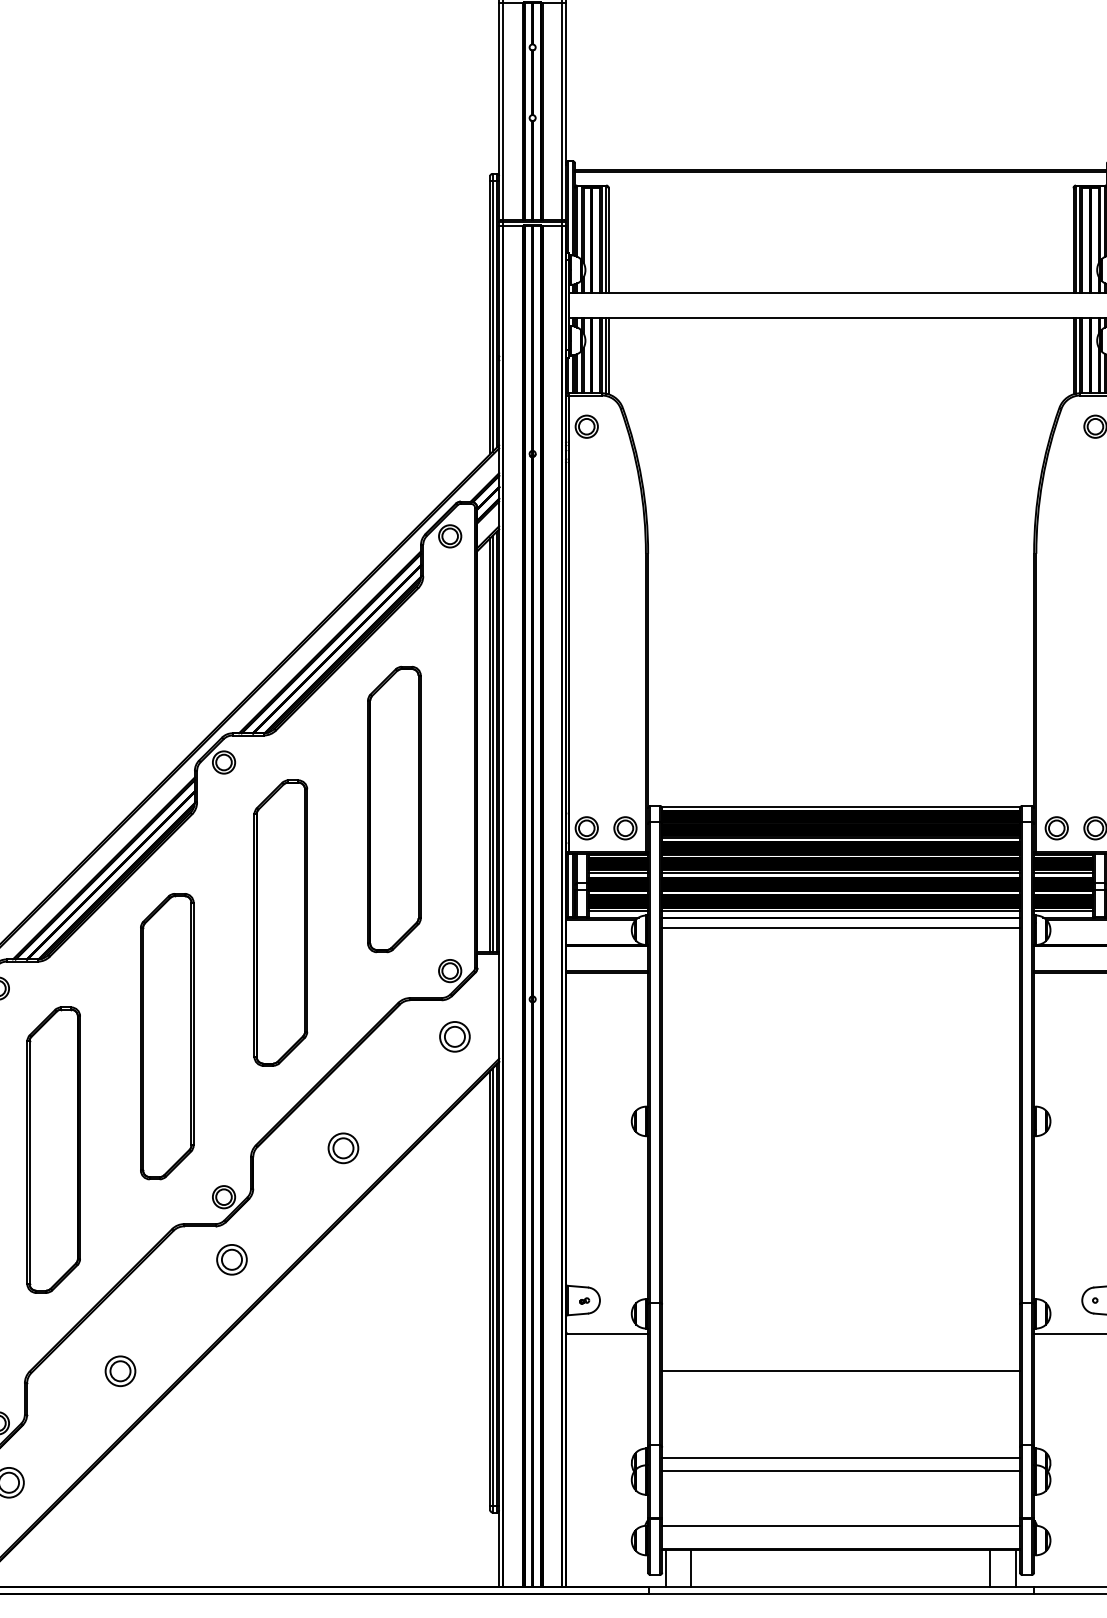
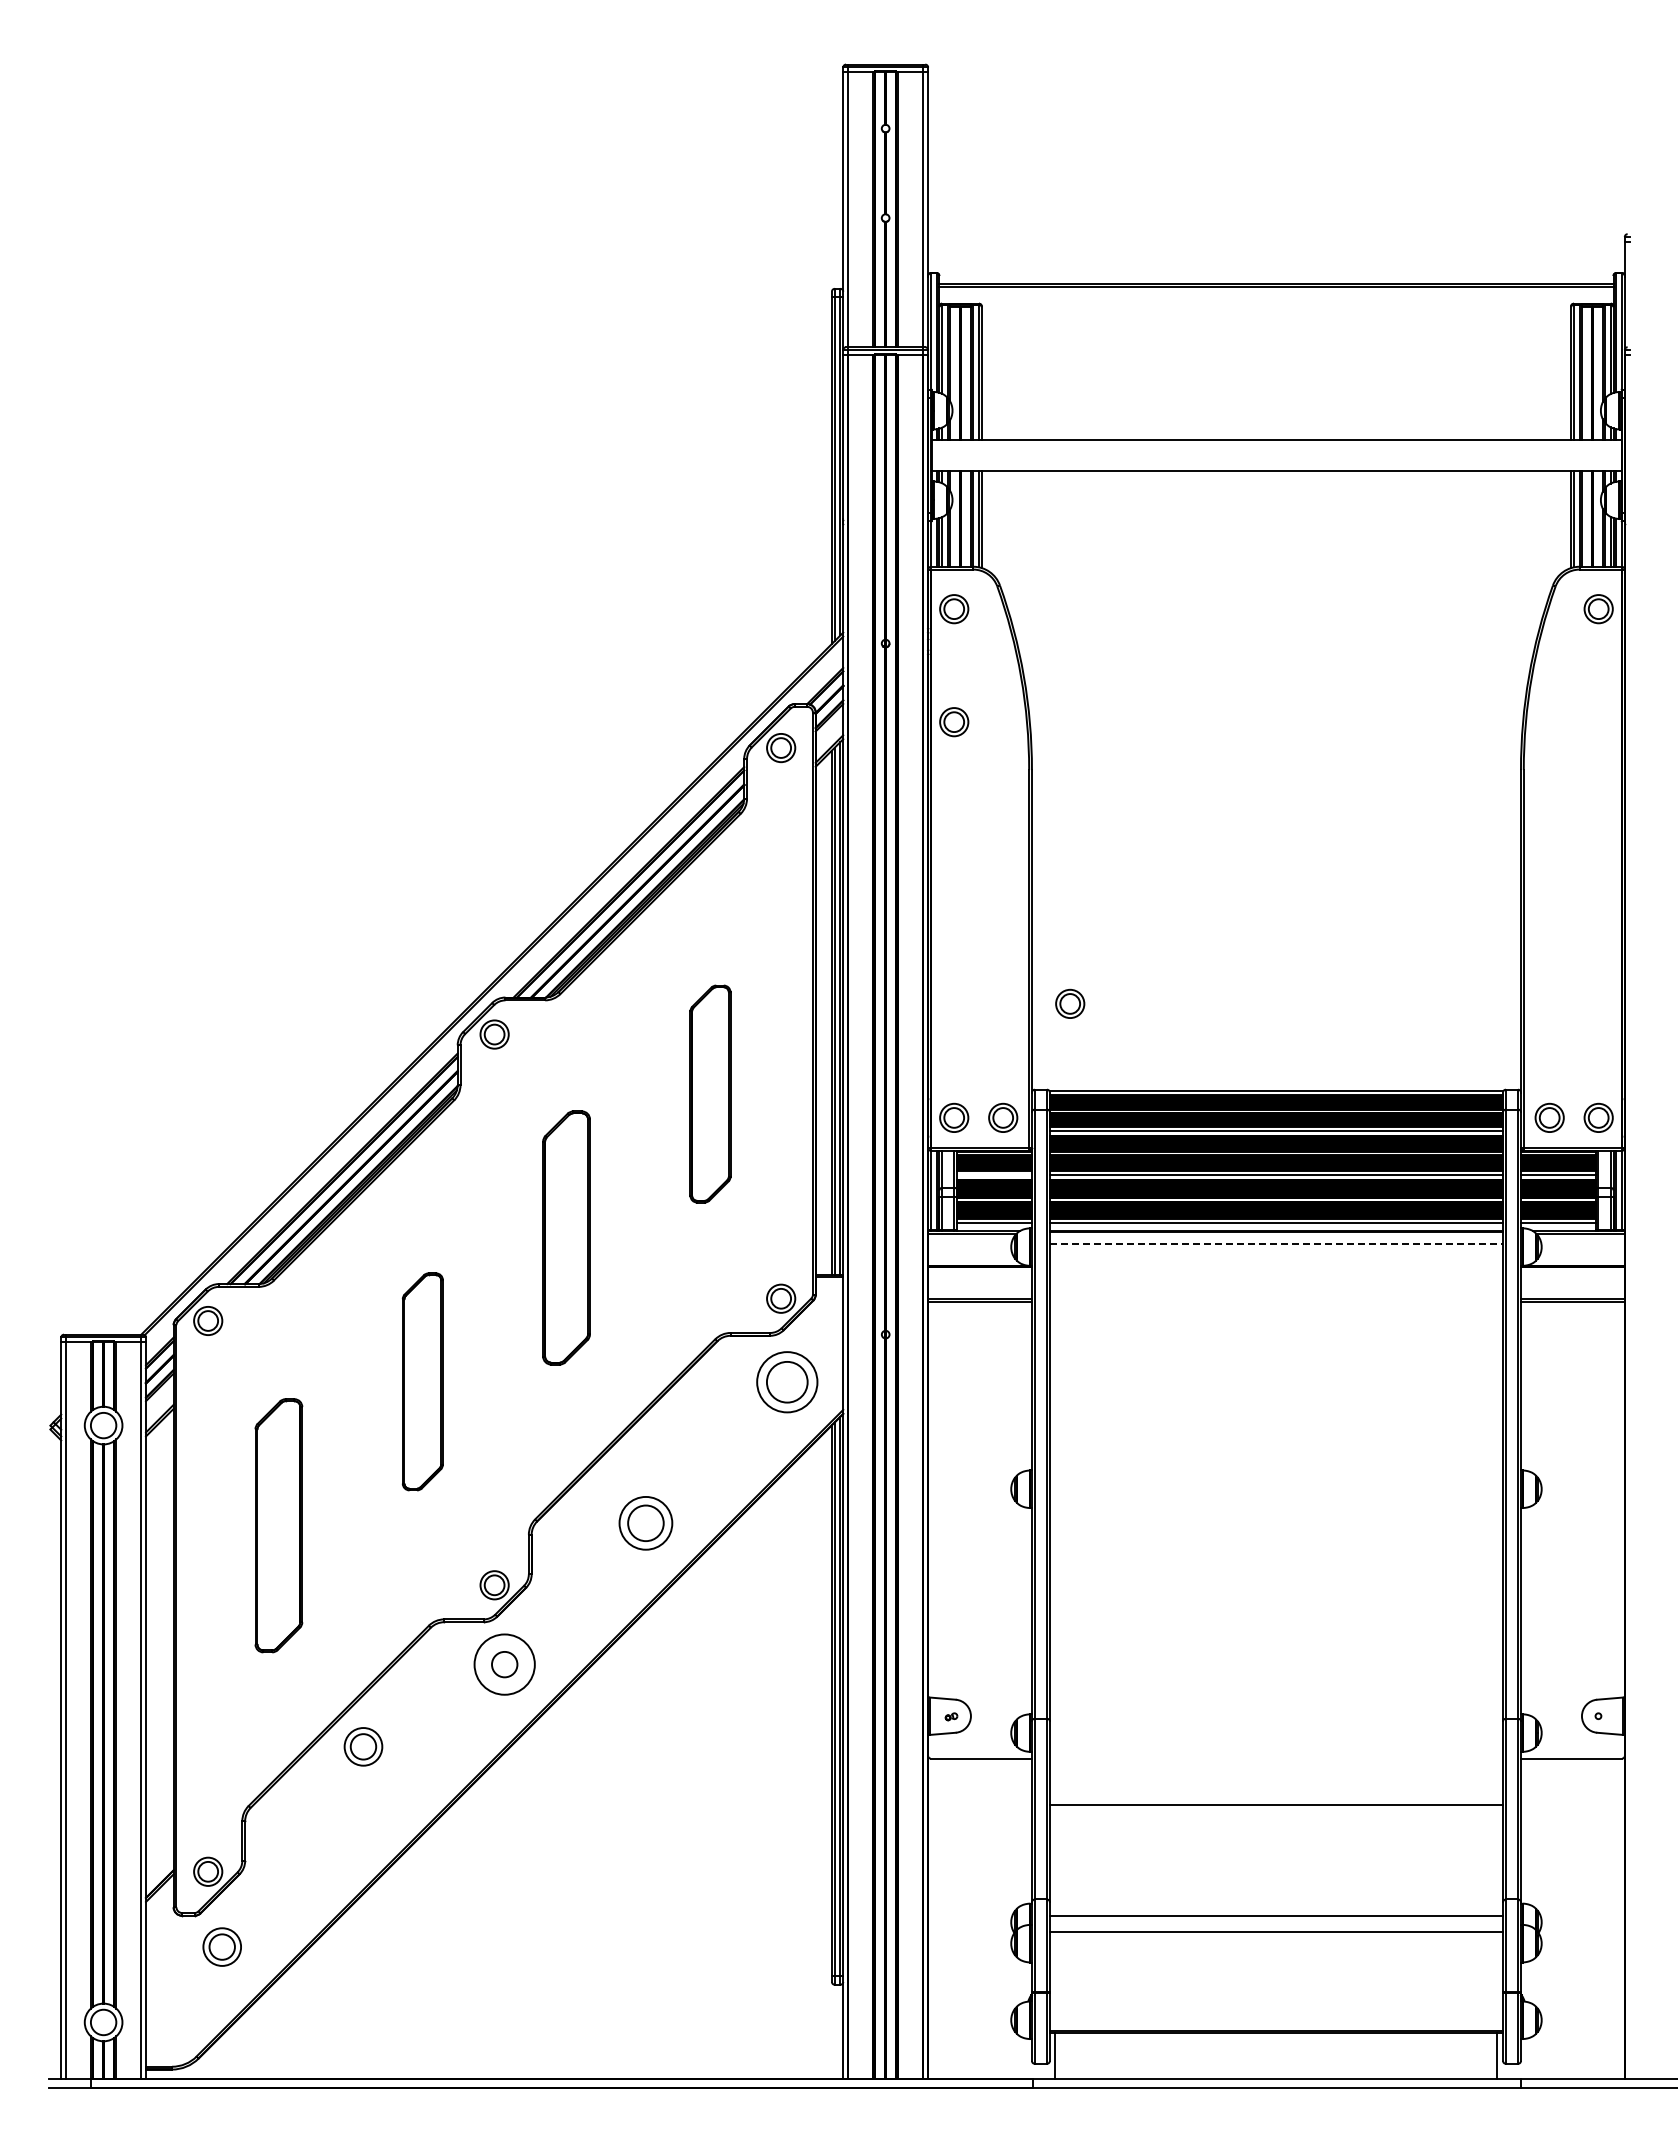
part: (586, 516) -> (954, 722), added
part: (678, 737) -> (1070, 1003), added
part: (394, 809) -> (710, 1093), size x0.6
line: (618, 872) -> (994, 1174), removed
part: (280, 922) -> (566, 1237), size x0.7
line: (841, 927) -> (1276, 1243), solid -> dashed
part: (167, 1036) -> (422, 1381), size x0.6
part: (454, 1036) -> (786, 1381), size x1.6
part: (343, 1148) -> (645, 1523), size x1.4
part: (53, 1150) -> (278, 1525), size x0.7
circle: (231, 1259) -> (504, 1664), size x1.6
part: (120, 1371) -> (363, 1746), moved
line: (841, 1525) -> (1276, 2001), removed
line: (691, 1568) -> (1086, 2055), removed
line: (990, 1568) -> (1465, 2055), removed

